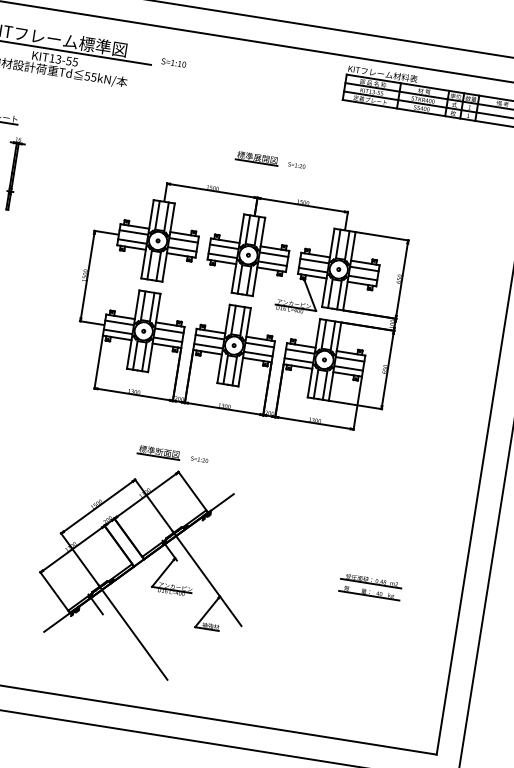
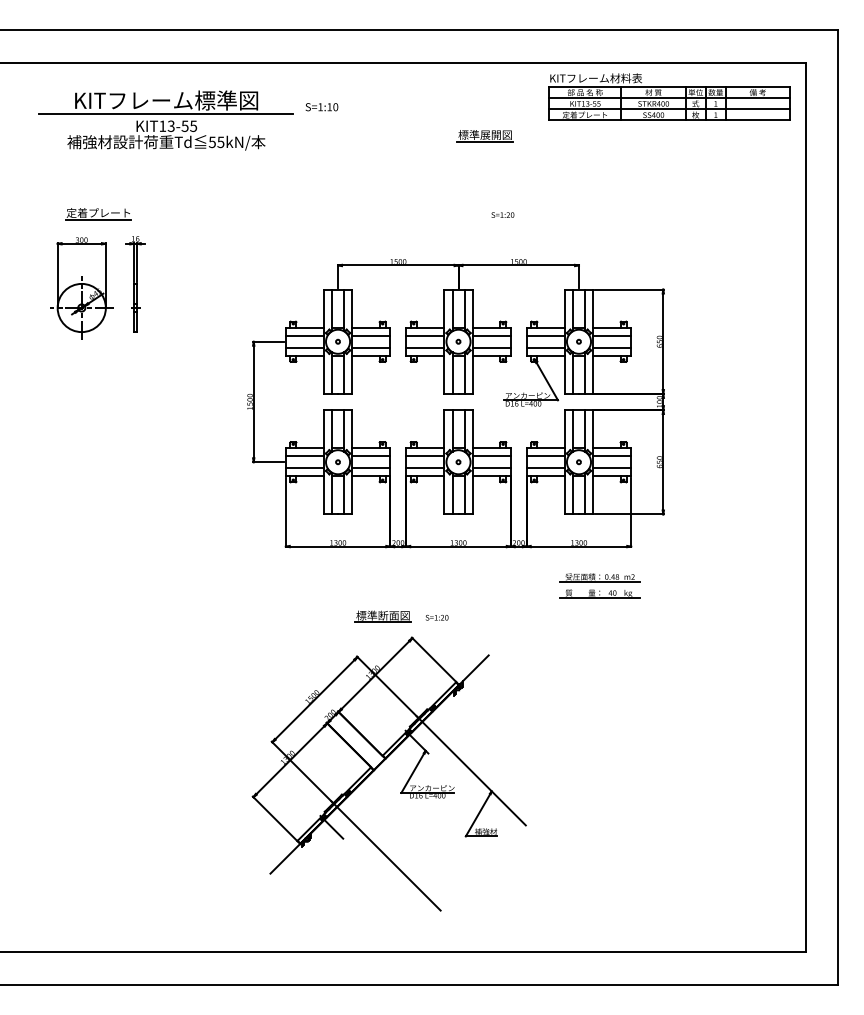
part: (256, 158) -> (484, 136), moved
part: (370, 586) -> (599, 585), moved

